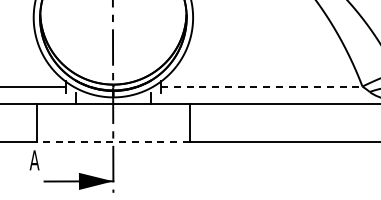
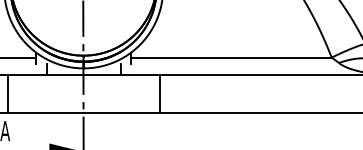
line: (261, 86) -> (231, 57), dashed -> solid
line: (112, 142) -> (82, 113), dashed -> solid

